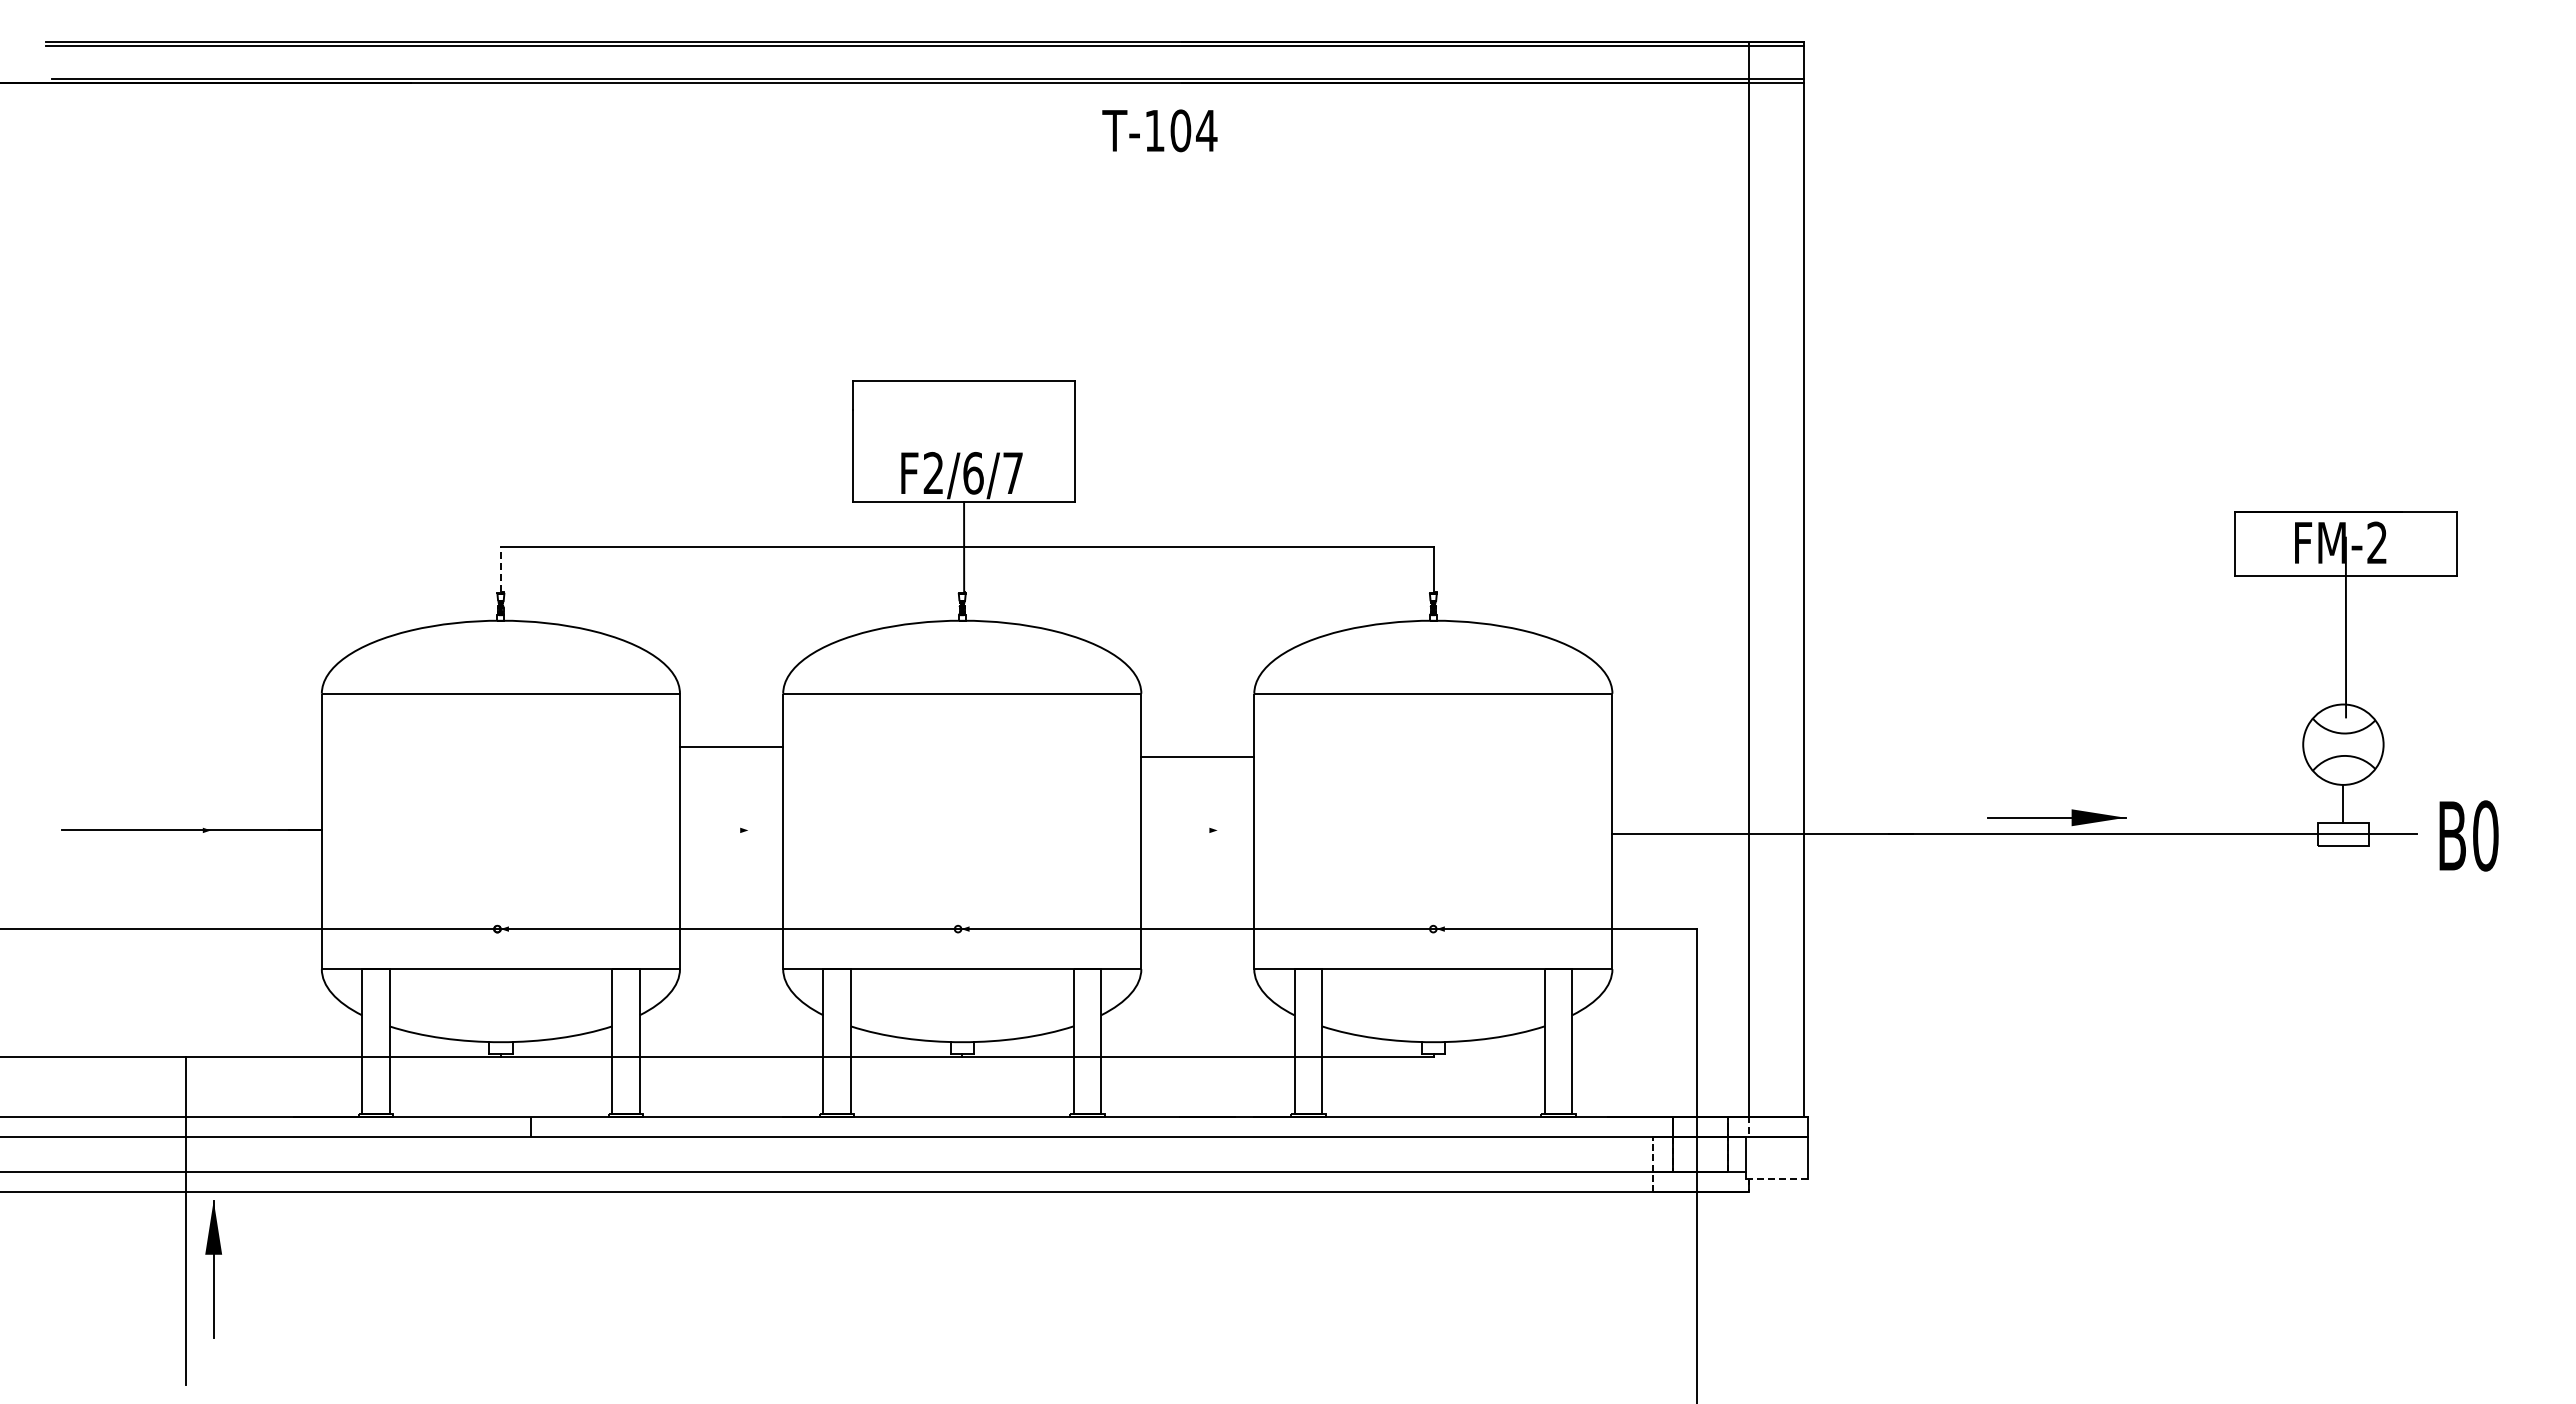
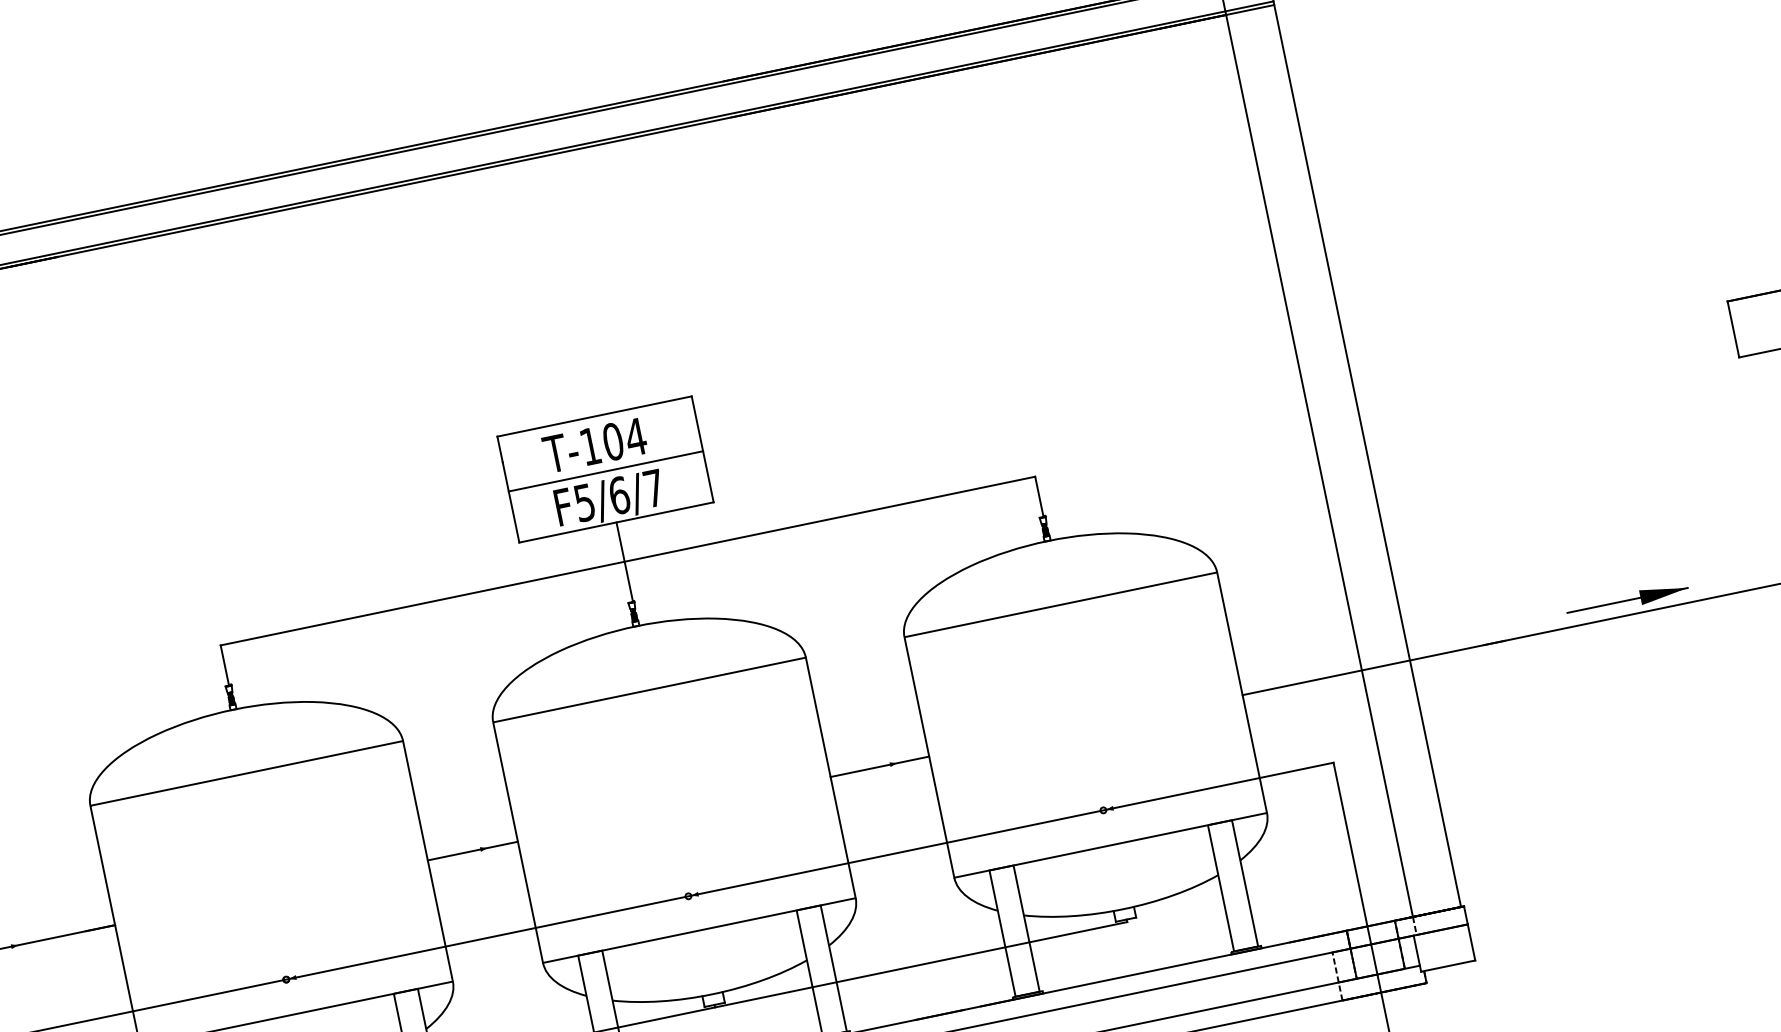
text: (1159, 130) -> (594, 445), moved
line: (963, 443) -> (605, 471), added
text: (933, 473) -> (584, 502), F2/6/7 -> F5/6/7
line: (501, 569) -> (224, 664), dashed -> solid
line: (731, 747) -> (472, 851), moved
line: (1197, 757) -> (879, 766), moved
line: (1776, 1178) -> (1448, 966), dashed -> solid

